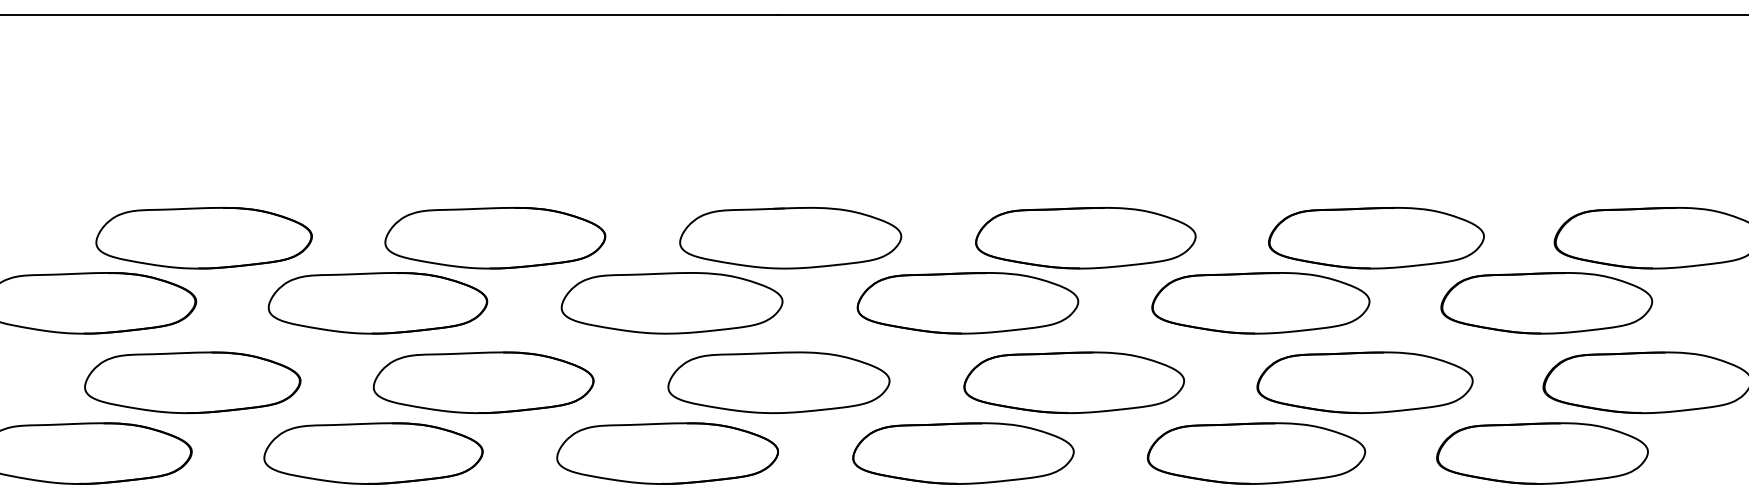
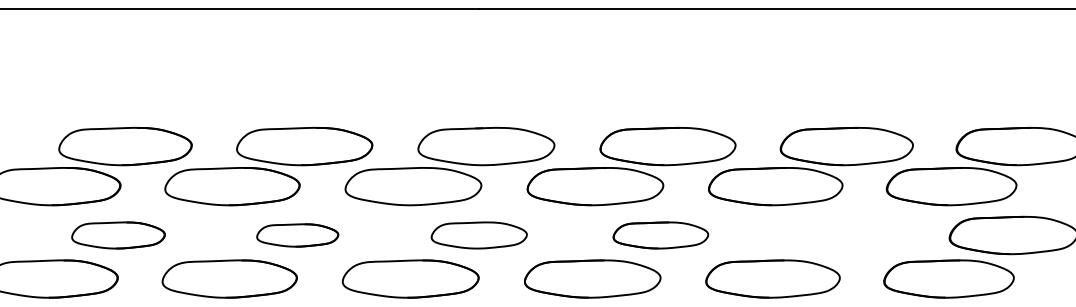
part: (192, 382) -> (118, 235), size x0.7
part: (483, 382) -> (297, 235), size x0.6
part: (779, 382) -> (479, 235), size x0.7
part: (1073, 382) -> (660, 235), size x0.7
part: (1364, 382) -> (839, 235), removed

